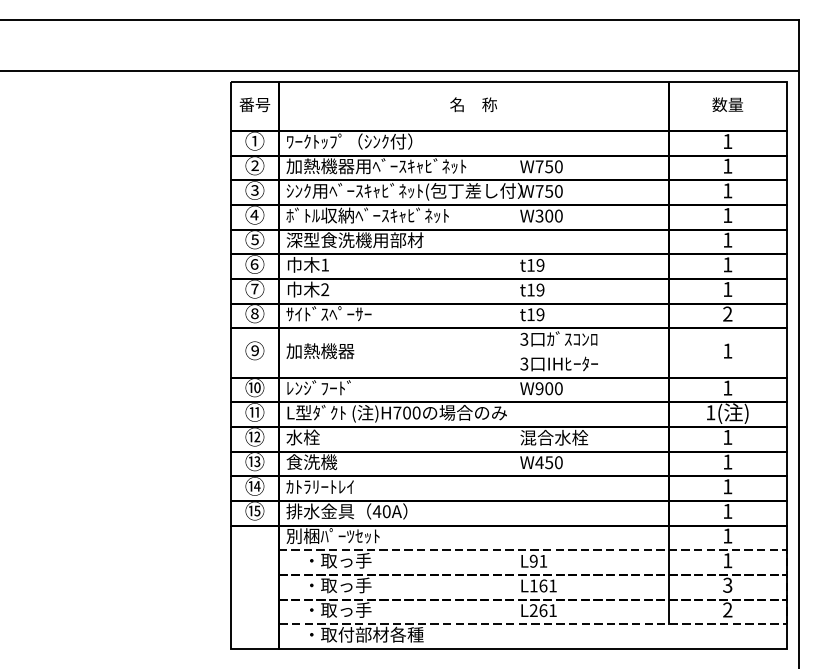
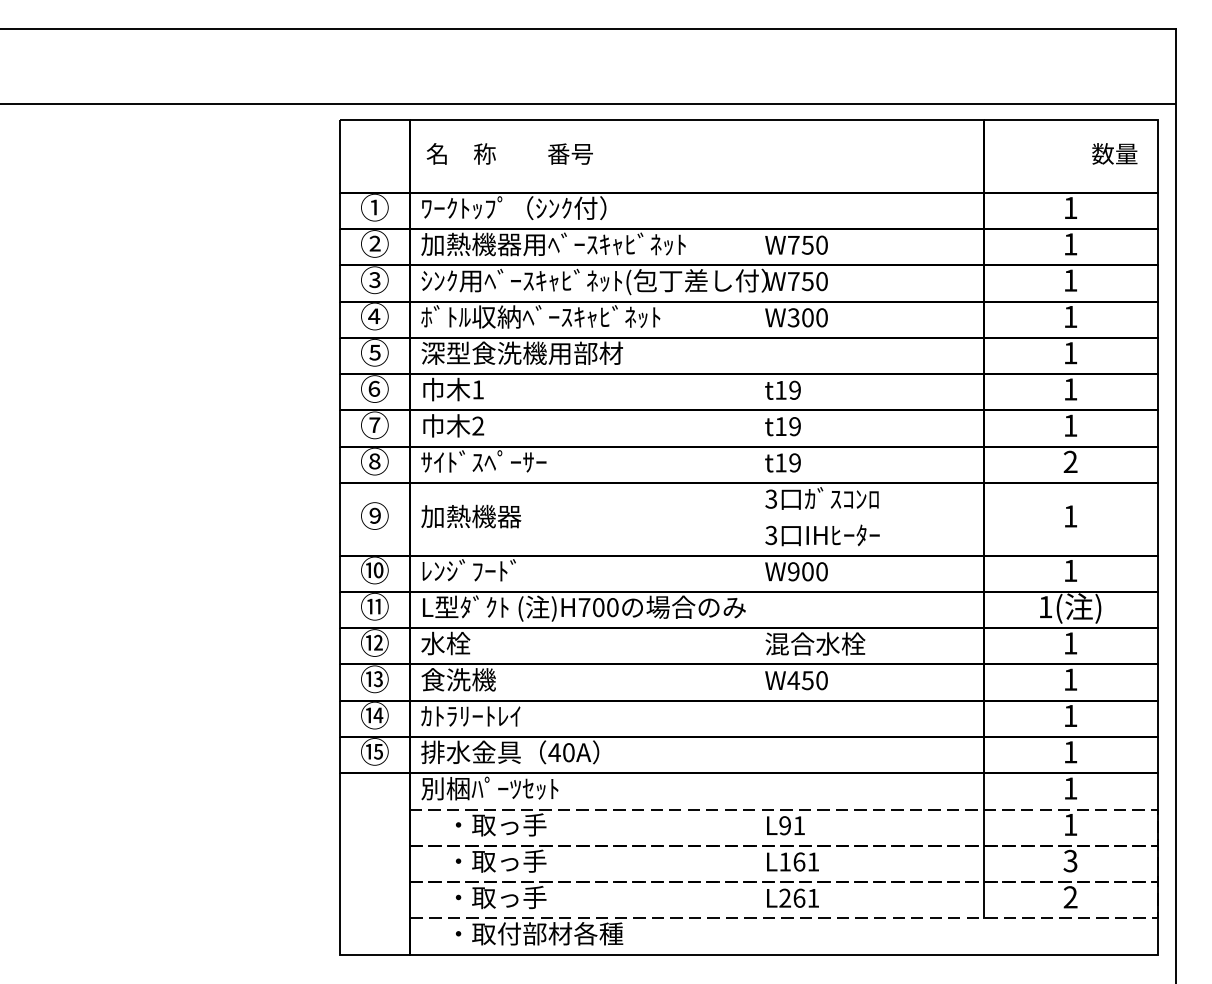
text: (254, 104) -> (569, 153), moved
text: (473, 104) -> (461, 153), moved
text: (727, 104) -> (1114, 153), moved

